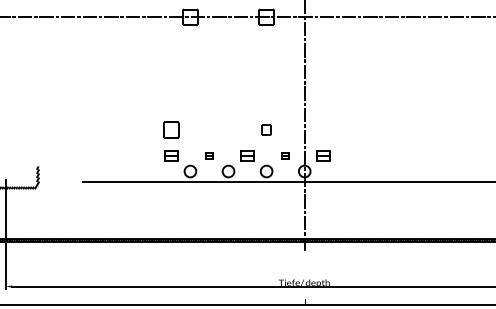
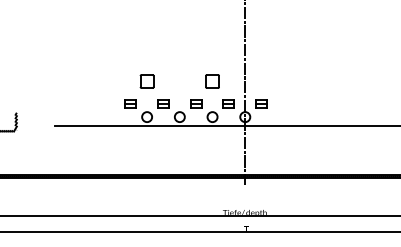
part: (171, 129) -> (147, 81), moved
part: (266, 129) -> (212, 81), size x1.67
part: (209, 155) -> (163, 103), size x1.67
part: (285, 155) -> (228, 103), size x1.67

